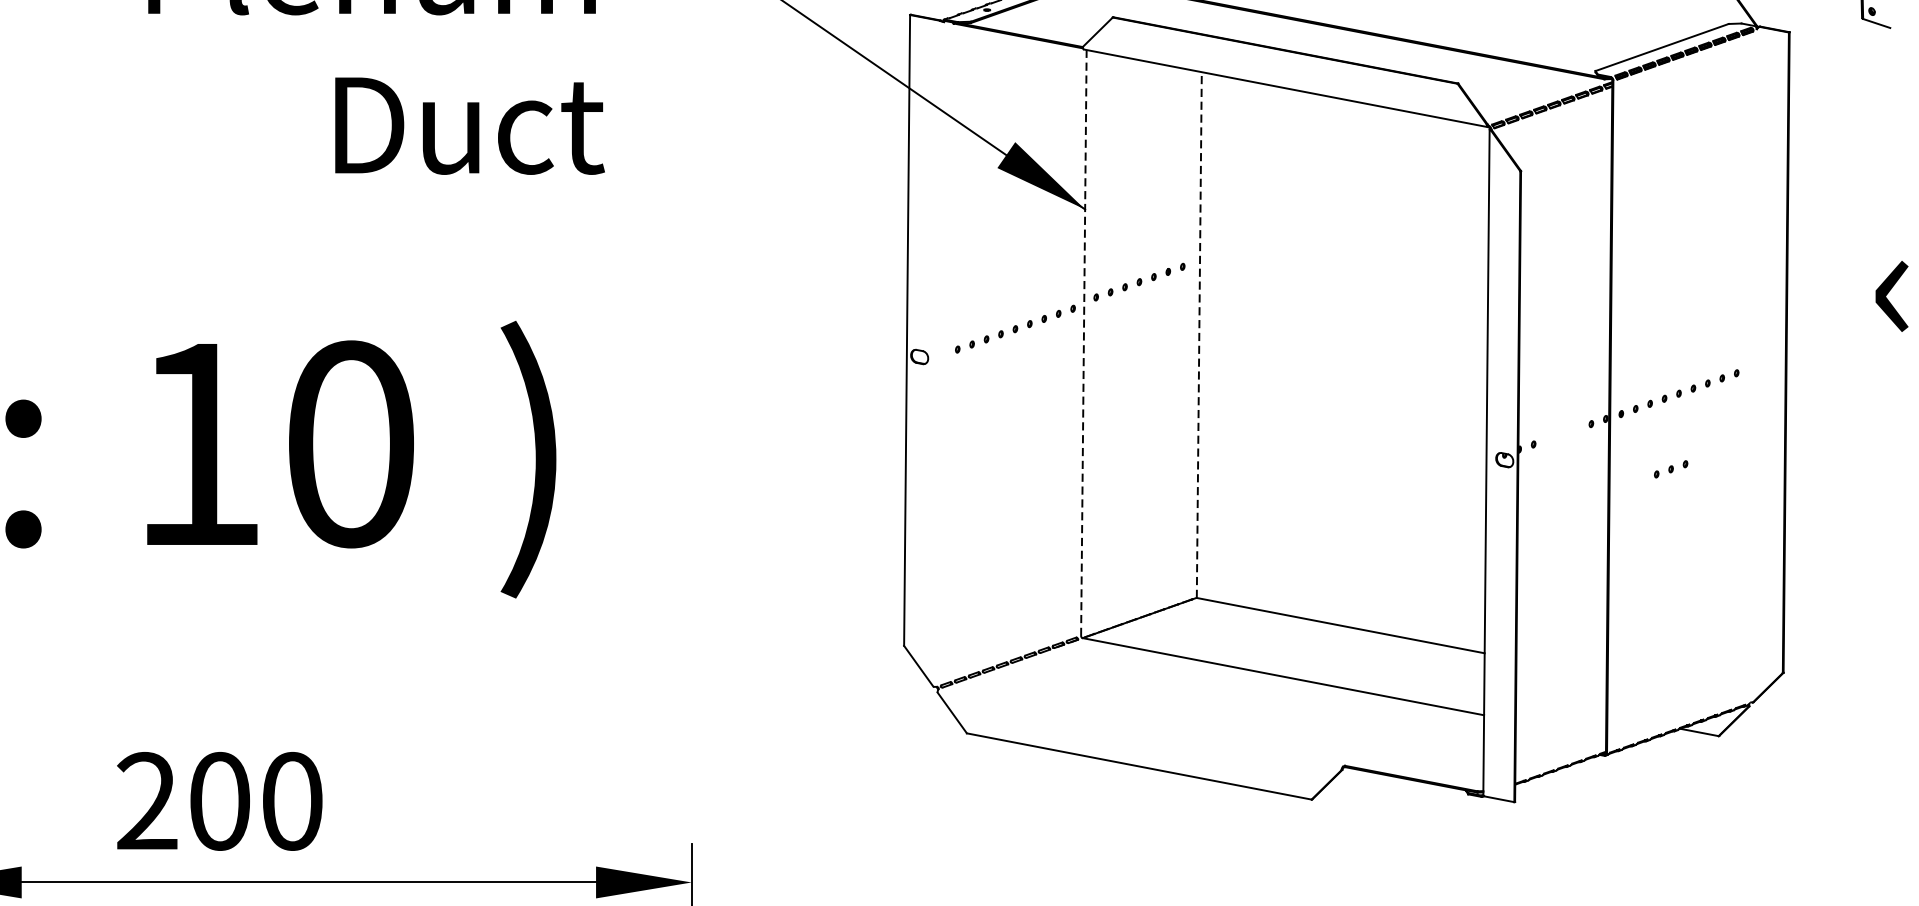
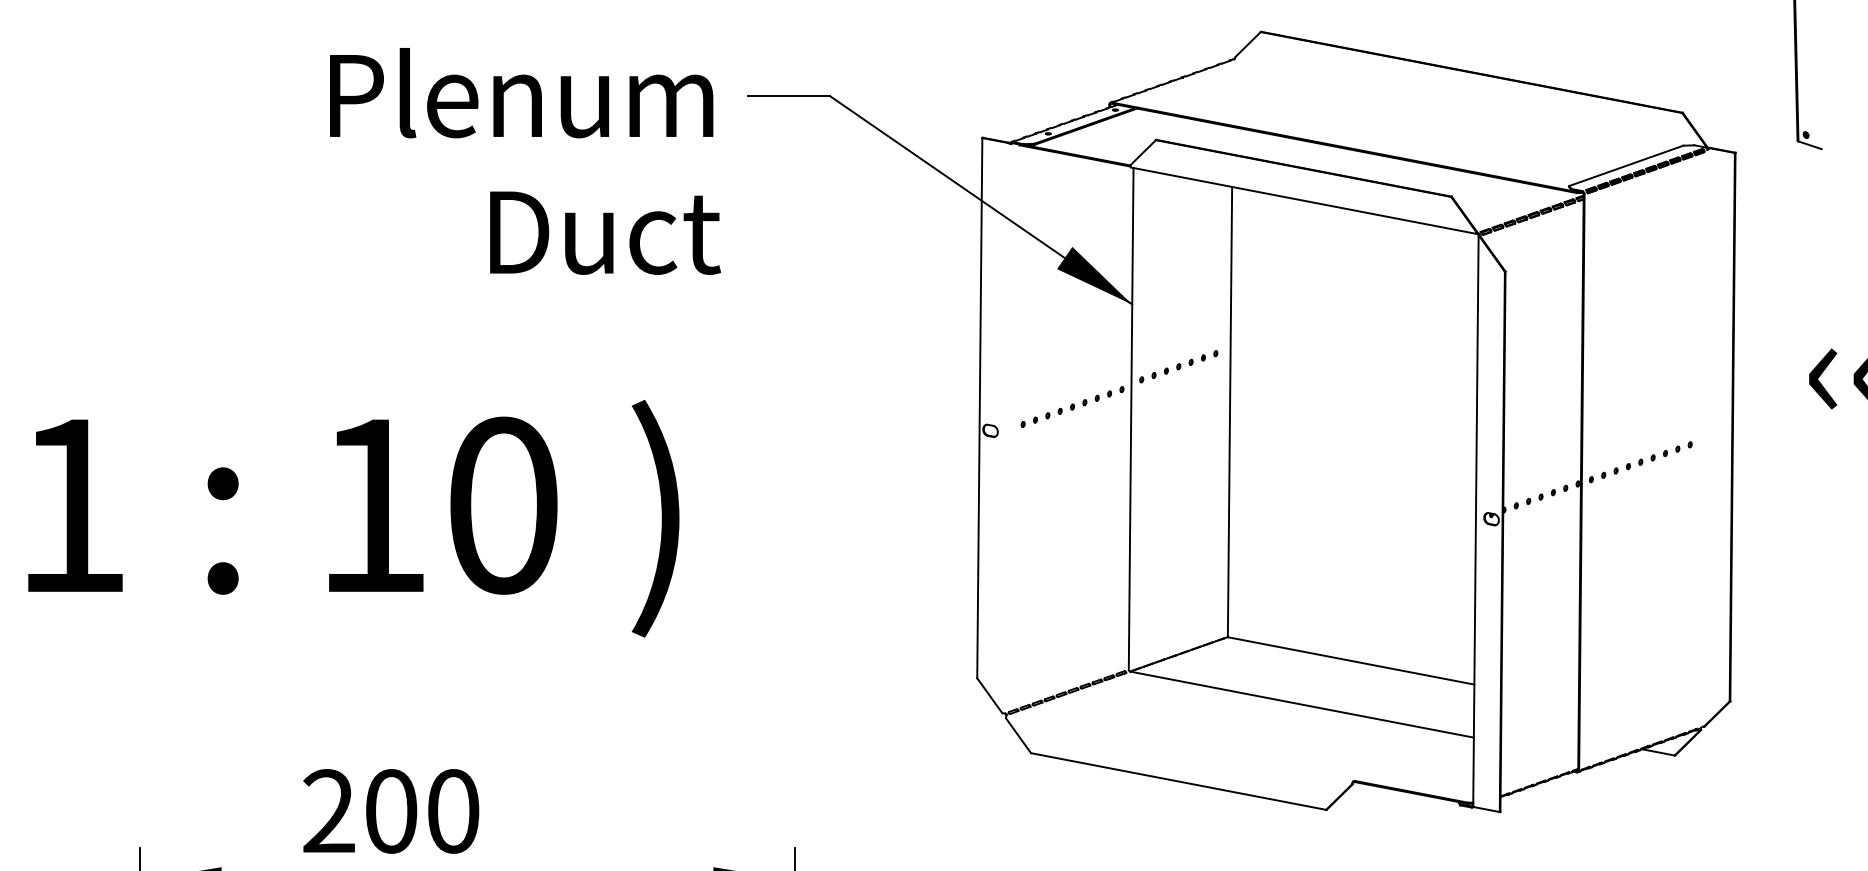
line: (1199, 334) -> (1230, 411), dashed -> solid
line: (1084, 342) -> (1131, 418), dashed -> solid
part: (1670, 468) -> (1540, 496), moved

